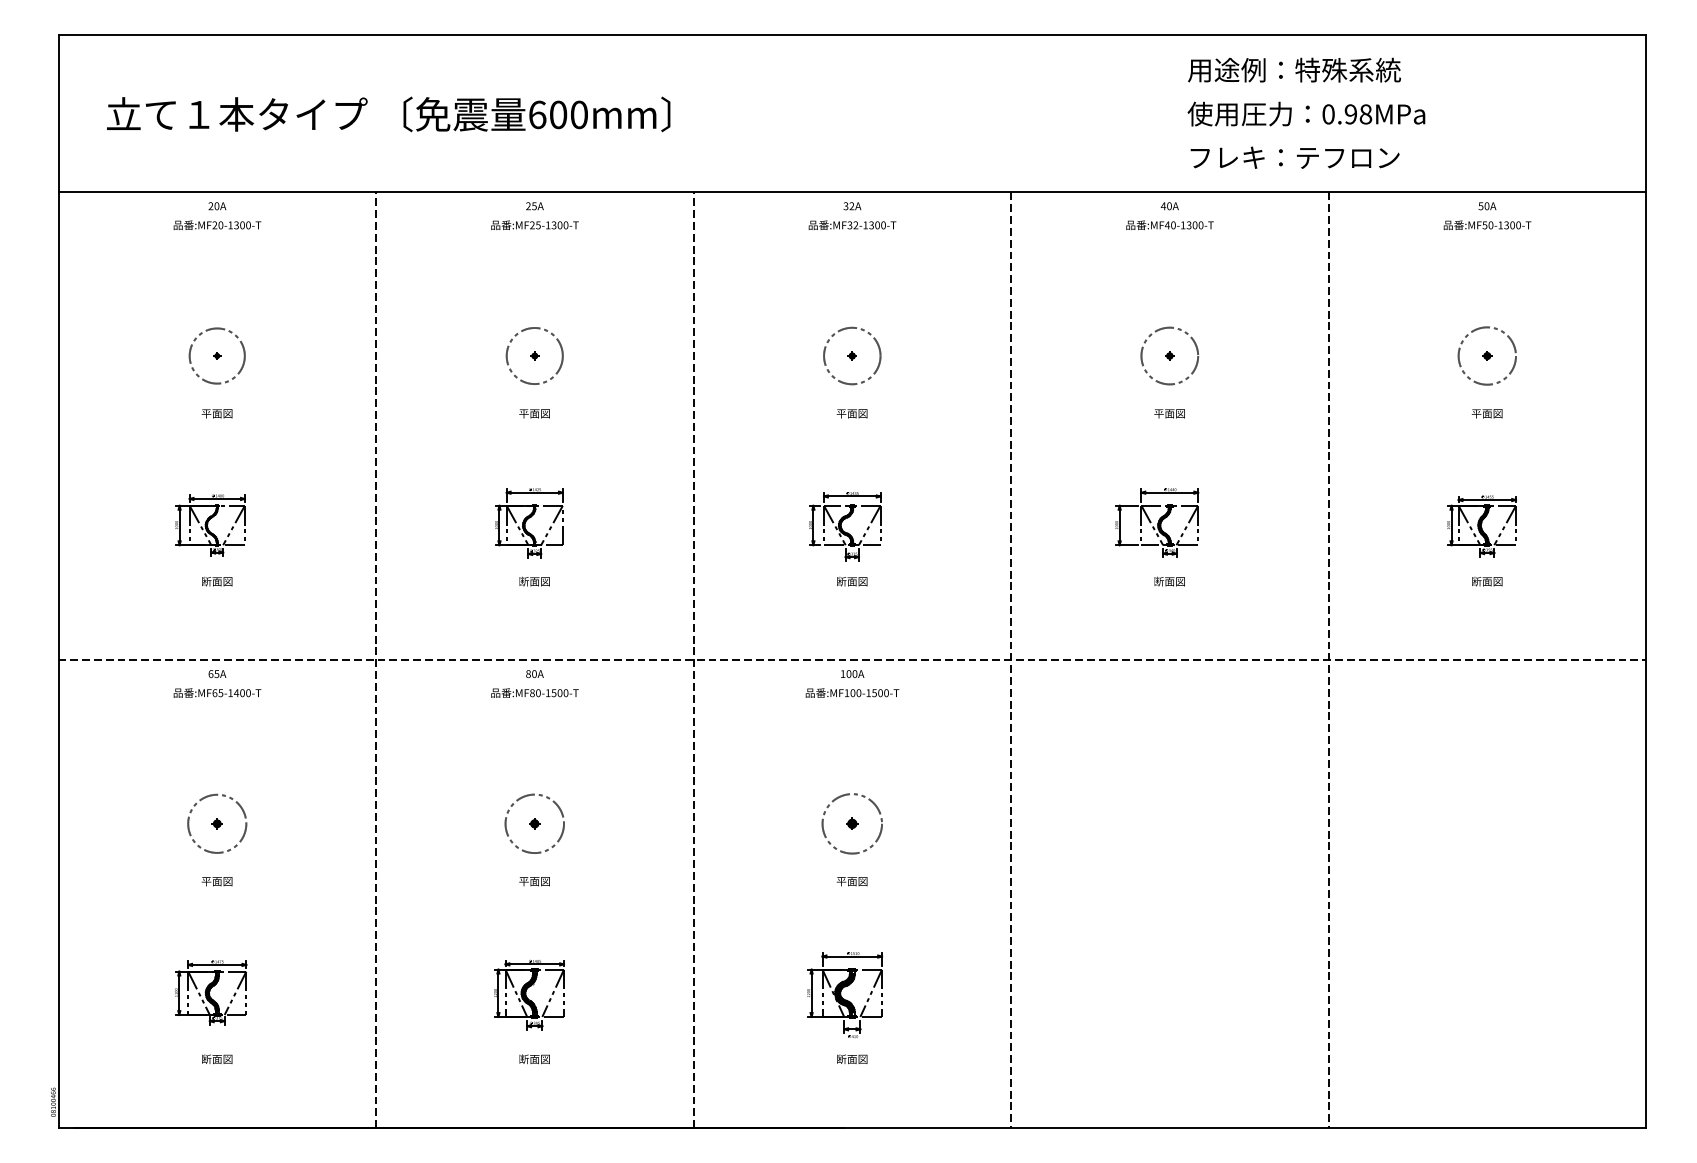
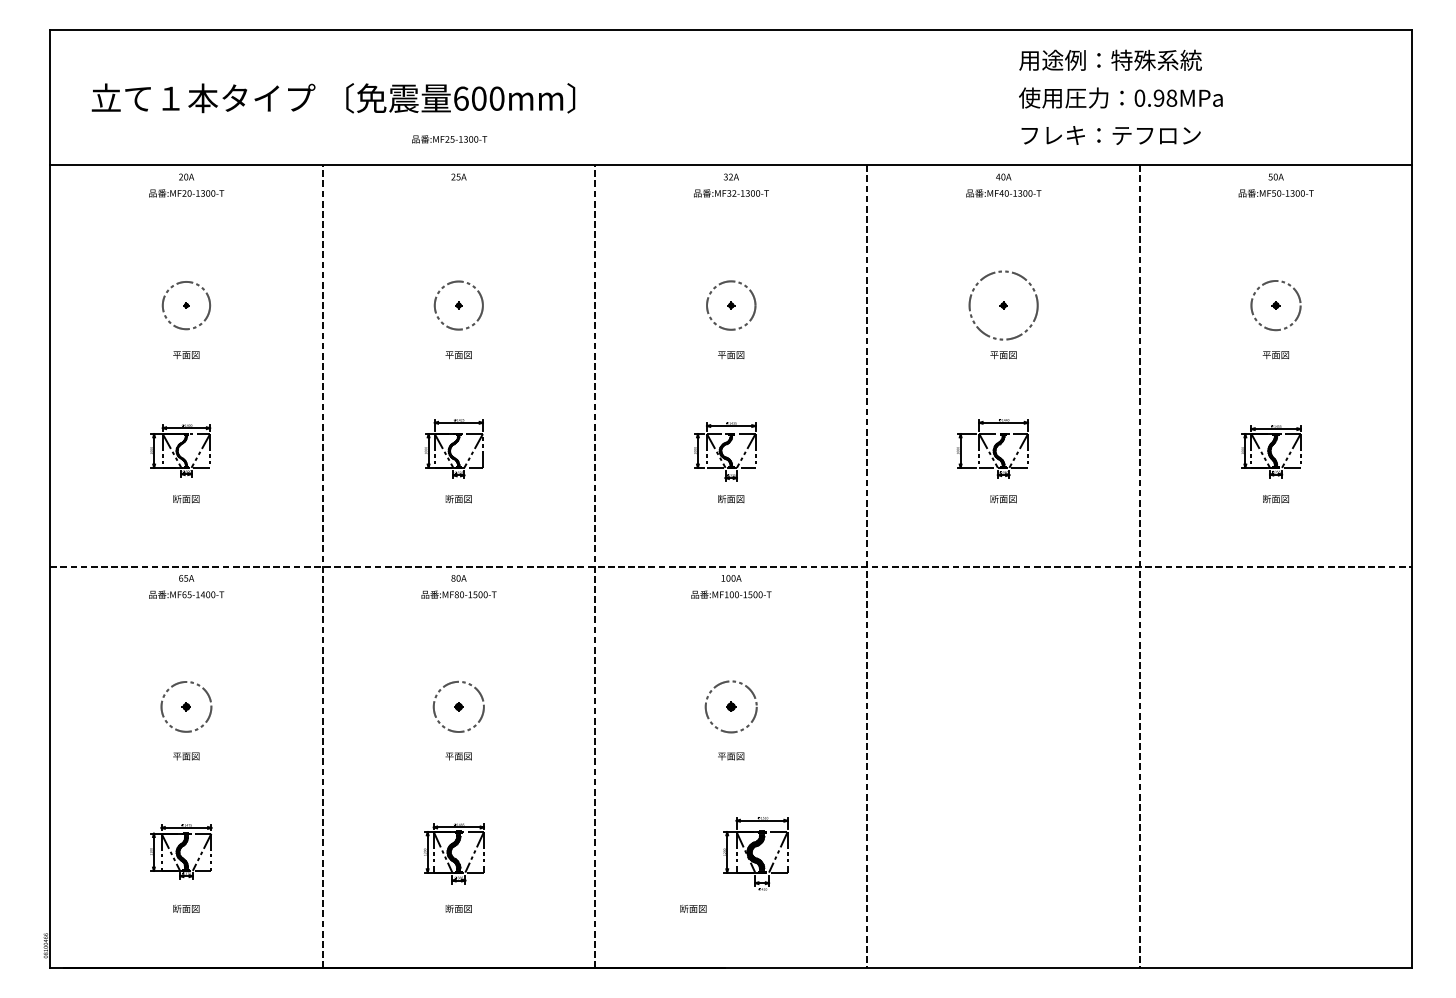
text: (534, 225) -> (449, 139), moved
circle: (1169, 355) -> (1003, 305), size x1.4
part: (845, 994) -> (756, 853), moved
text: (852, 1059) -> (693, 909), moved

